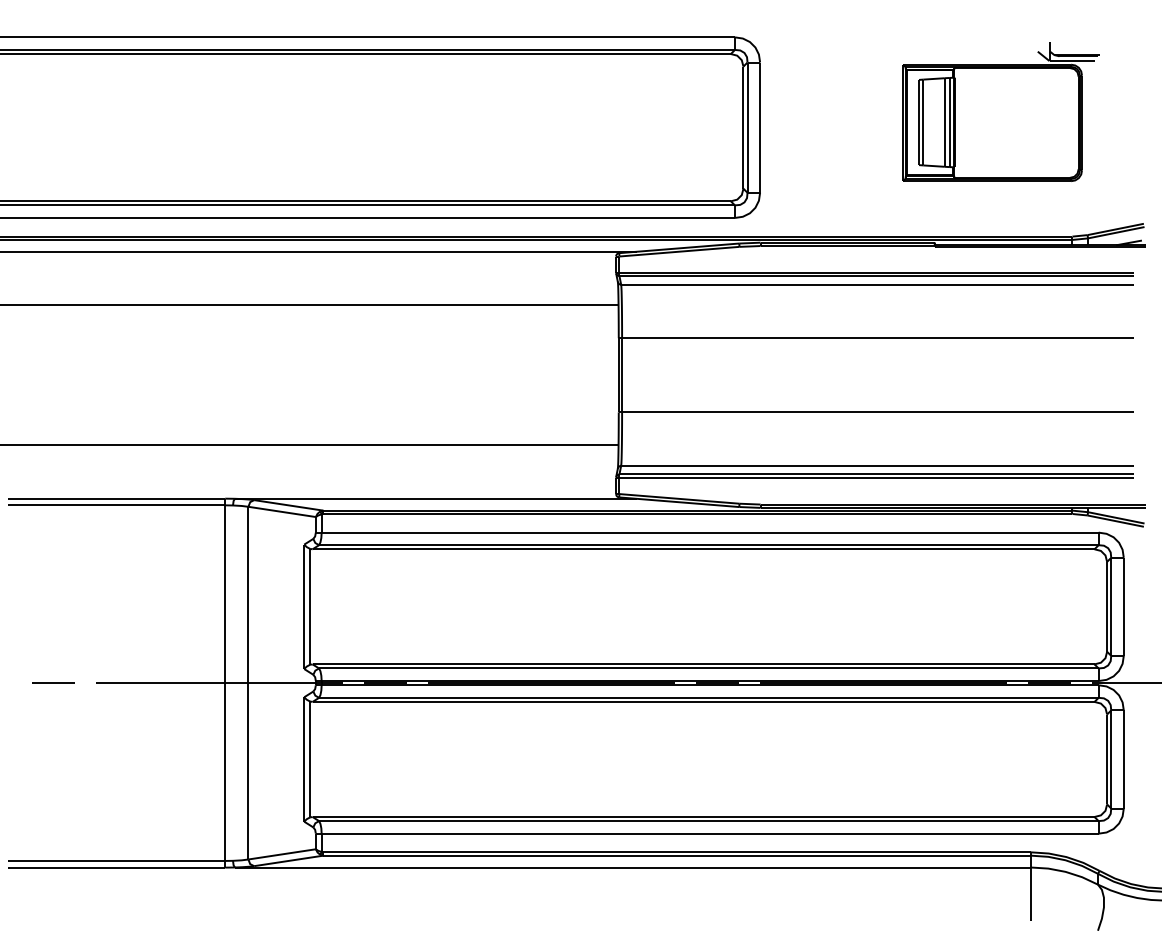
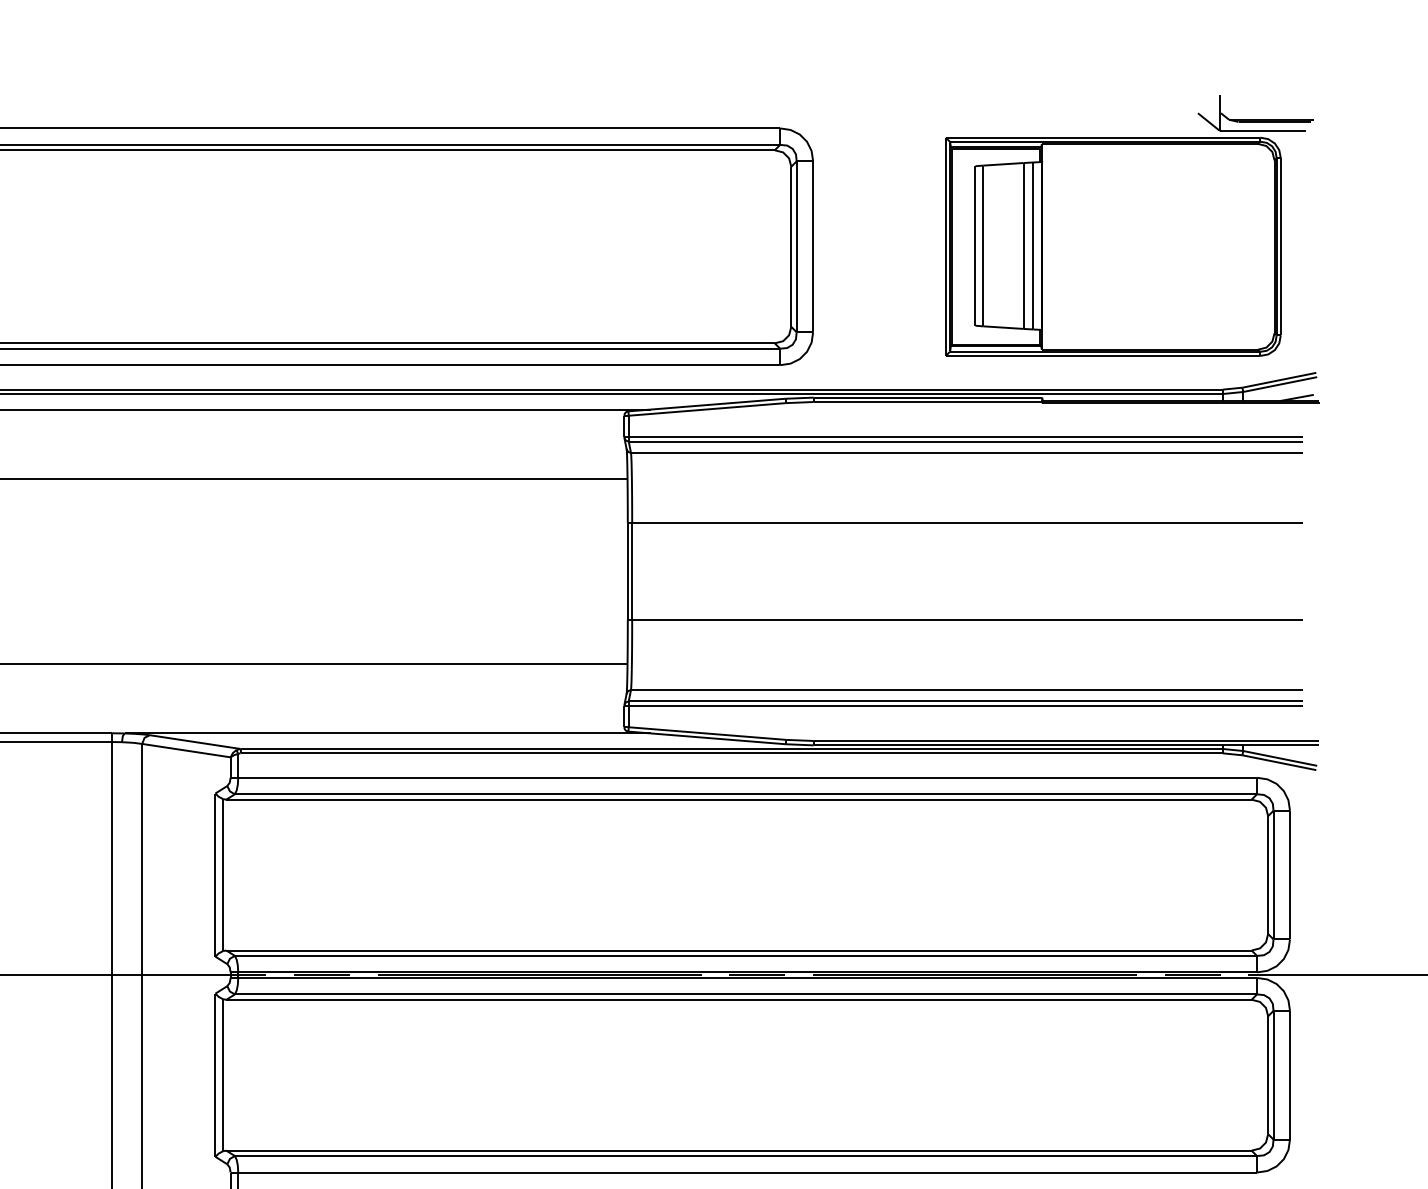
part: (1000, 111) -> (1128, 225), size x1.43

